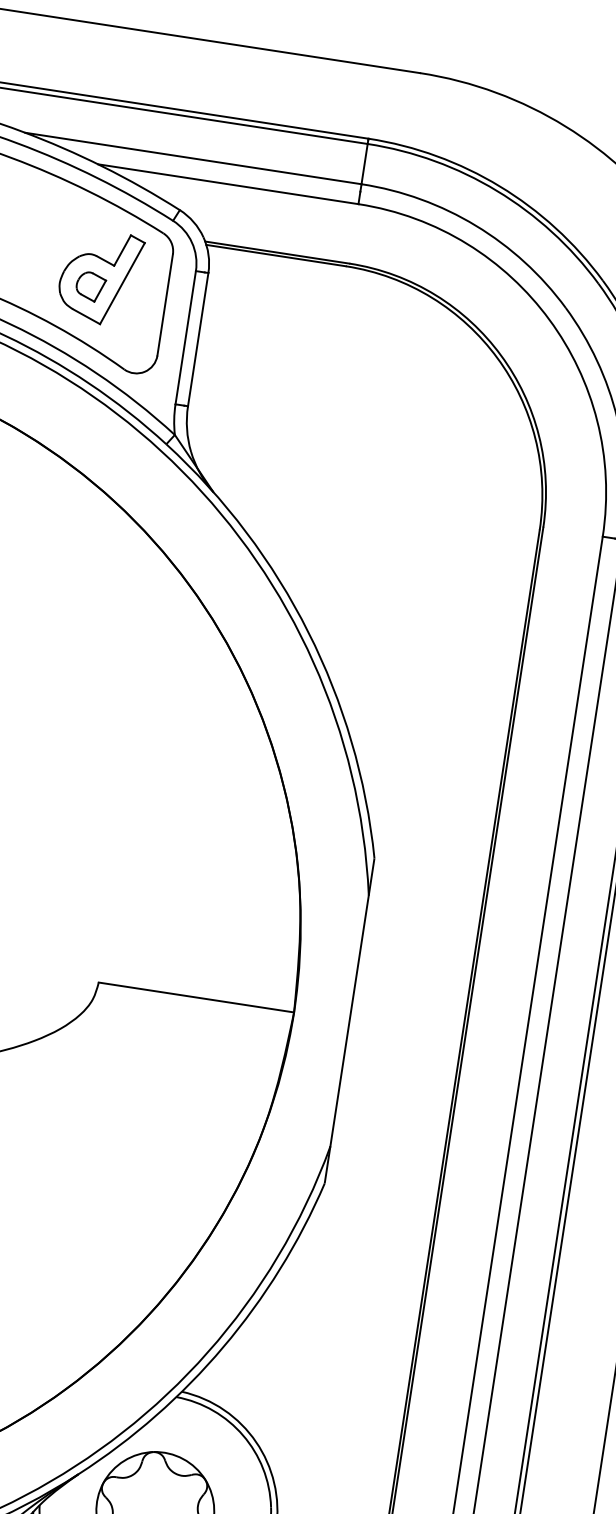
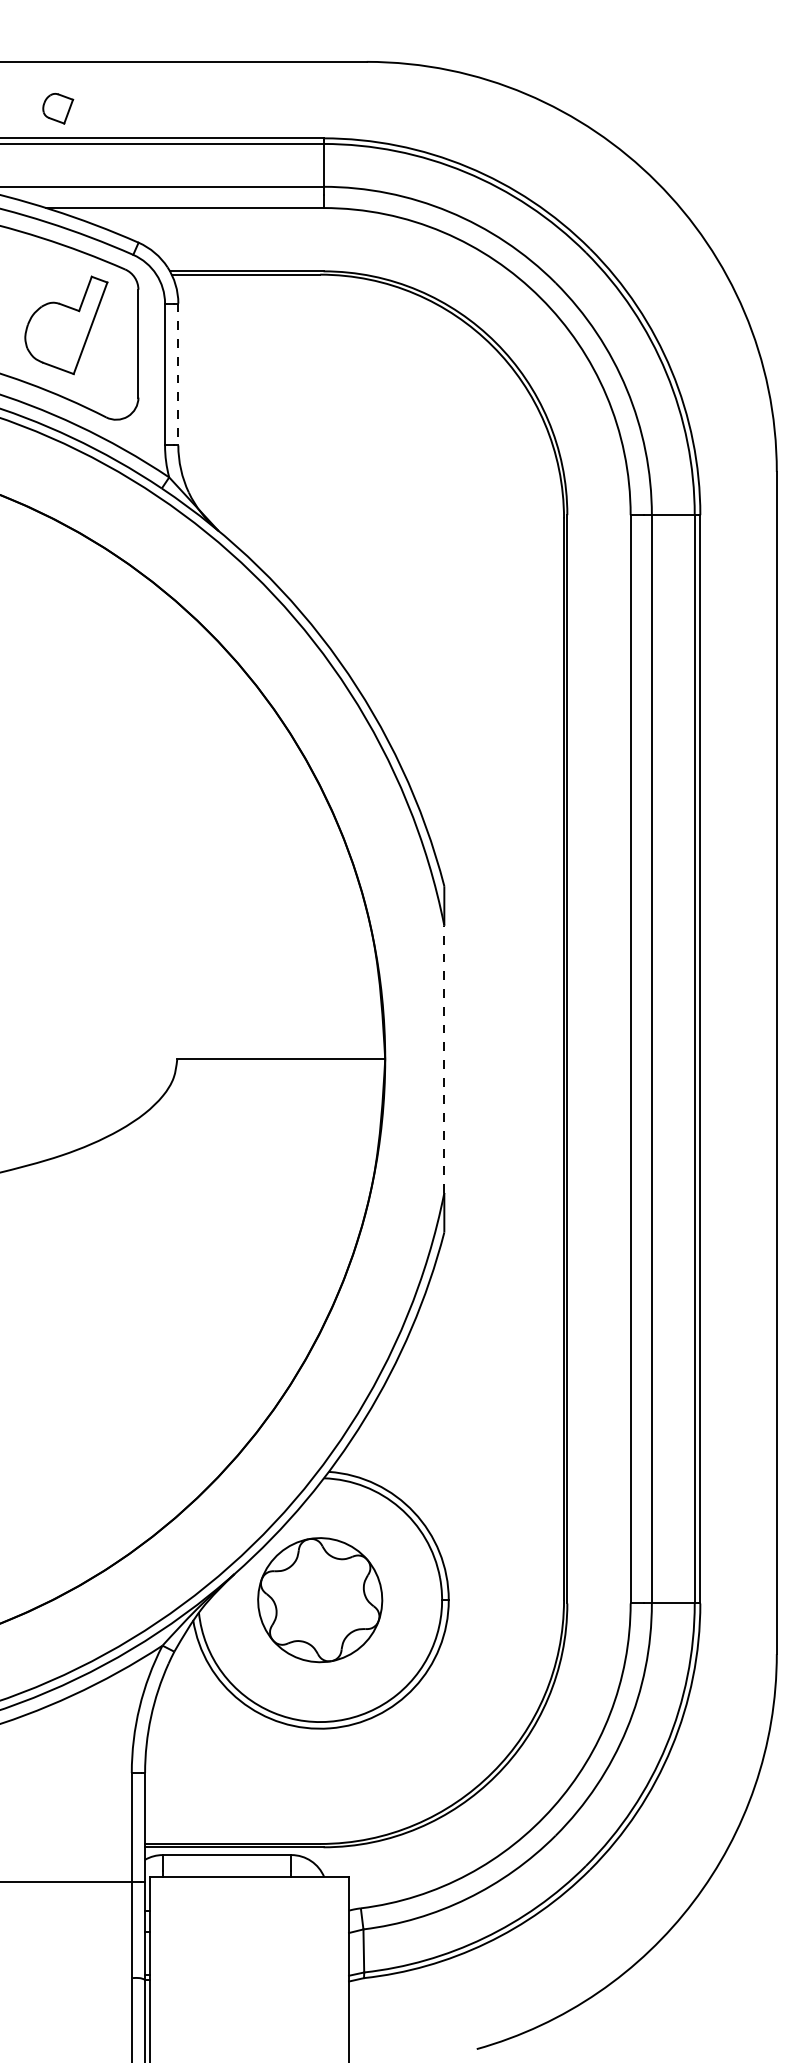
part: (91, 286) -> (58, 108), moved
line: (198, 339) -> (178, 374), solid -> dashed
line: (349, 1021) -> (444, 1059), solid -> dashed

